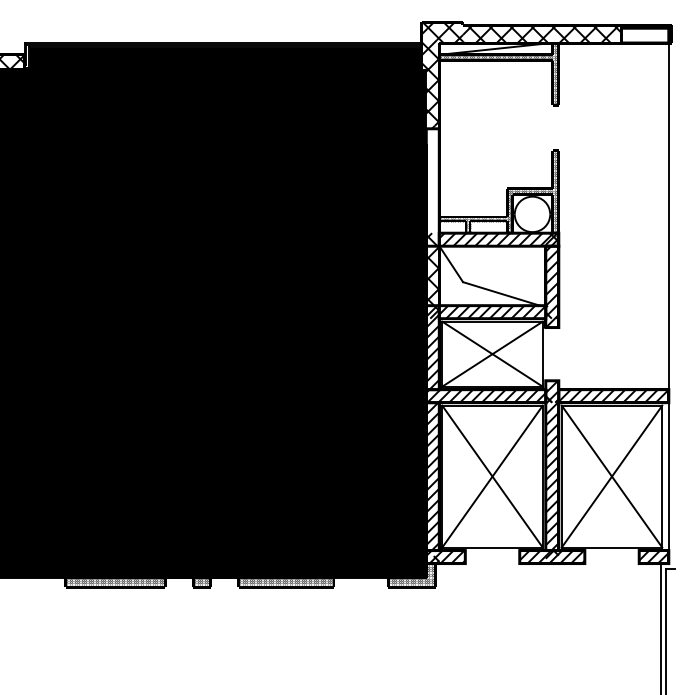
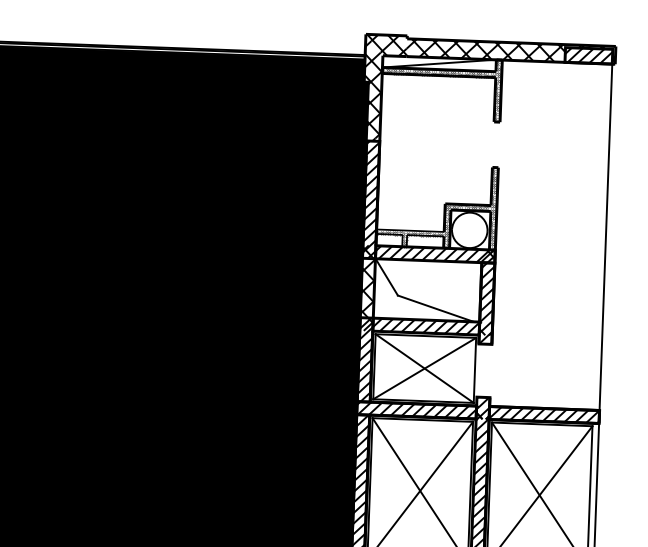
hatch: (644, 35) -> (588, 55), added
hatch: (432, 187) -> (370, 199), added

